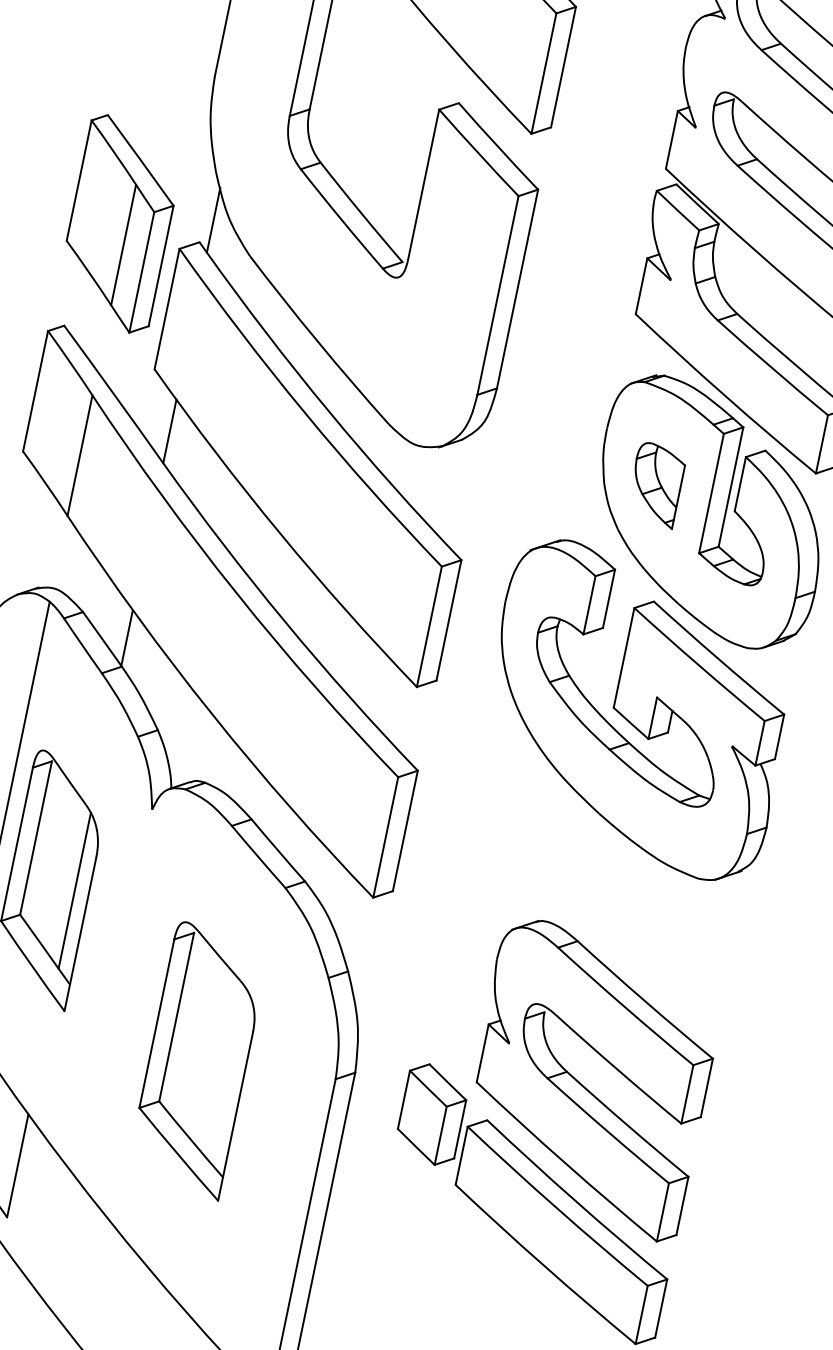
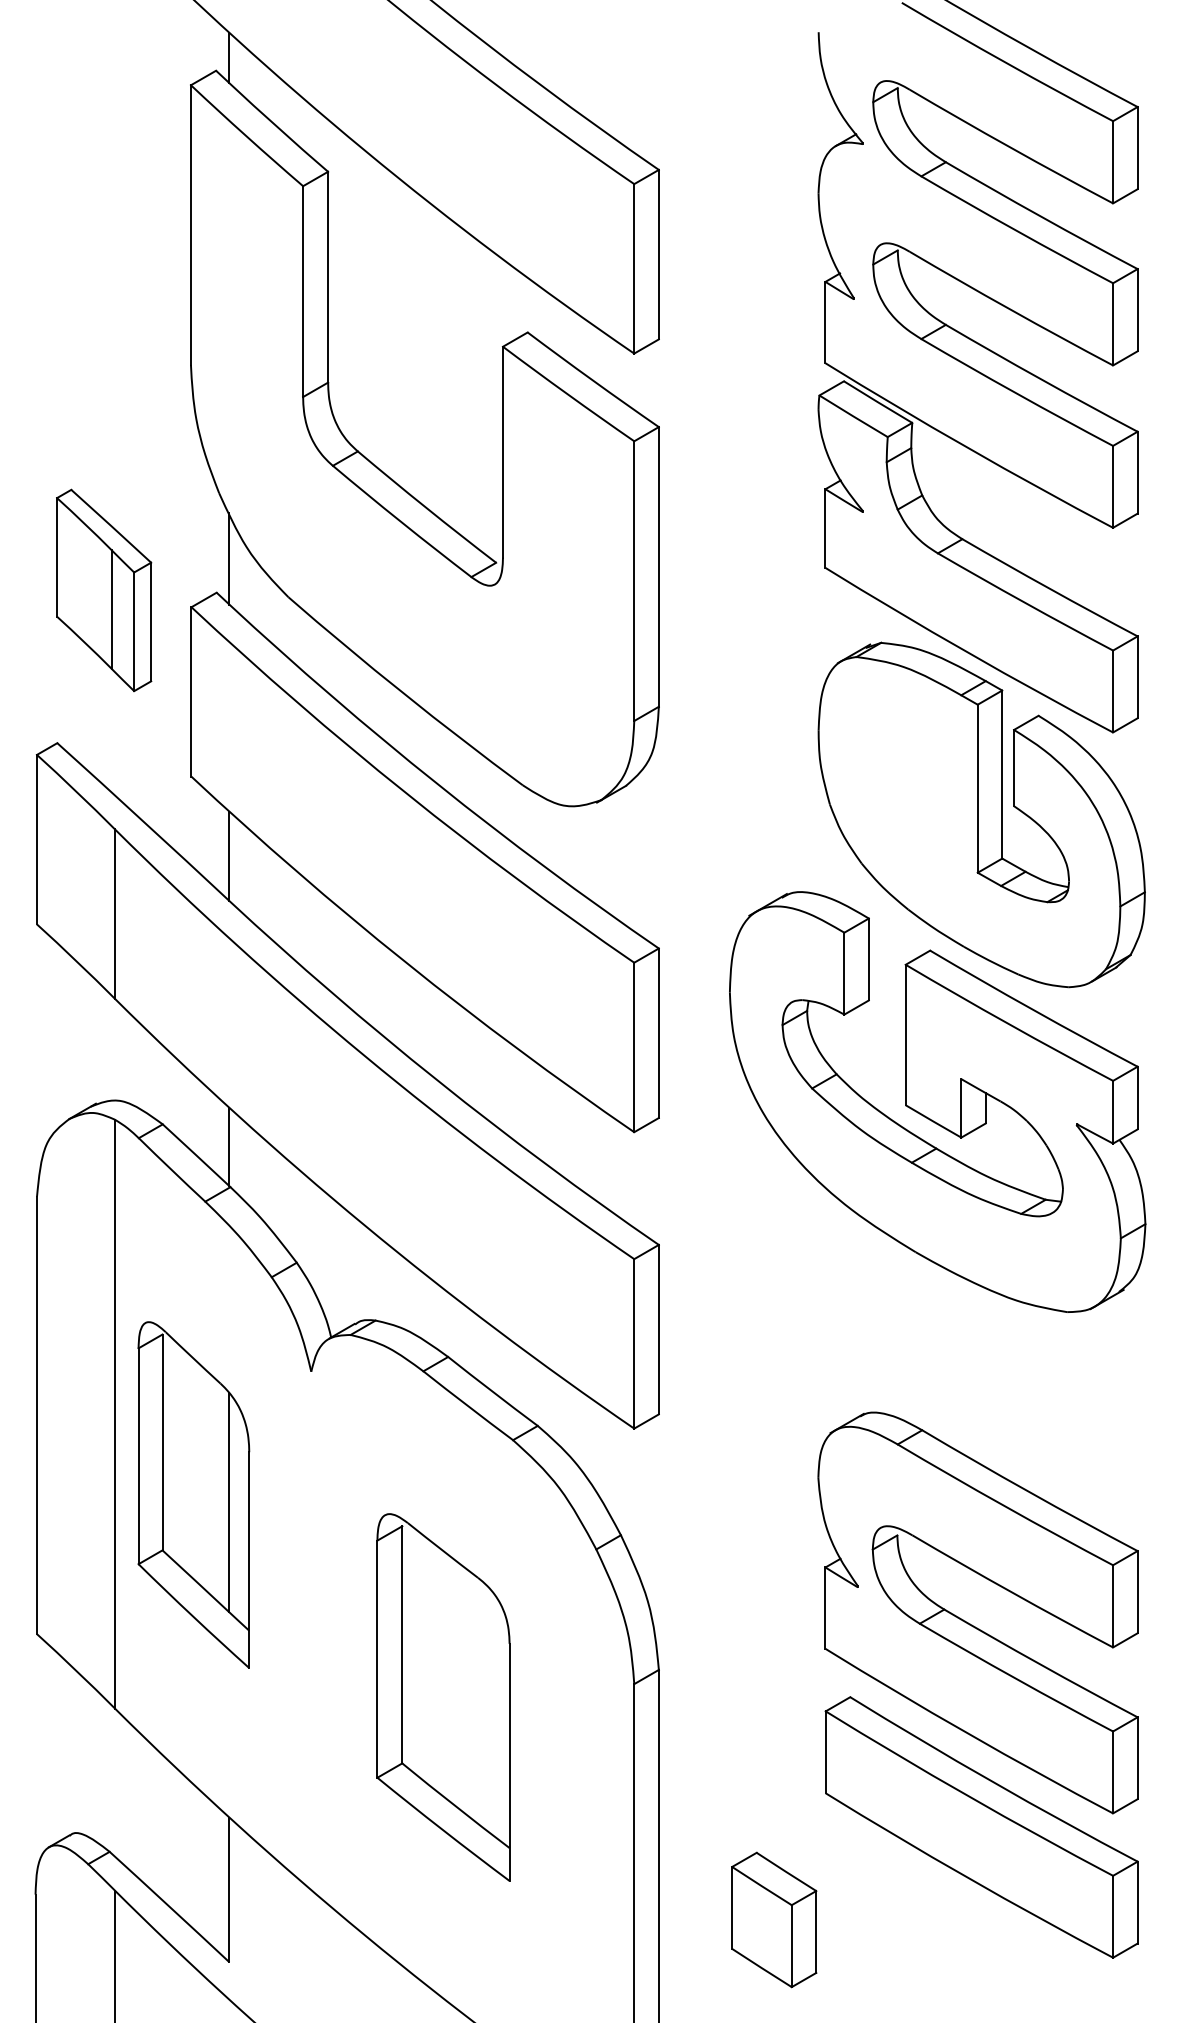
part: (119, 224) -> (103, 590), size x0.7
part: (656, 484) -> (900, 792), removed
part: (432, 1114) -> (774, 1919), moved

